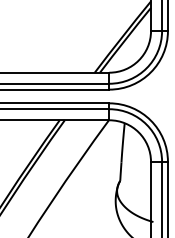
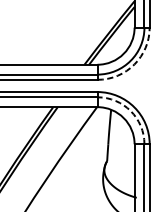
arc: (150, 72) -> (134, 64), solid -> dashed
arc: (146, 124) -> (130, 110), solid -> dashed

